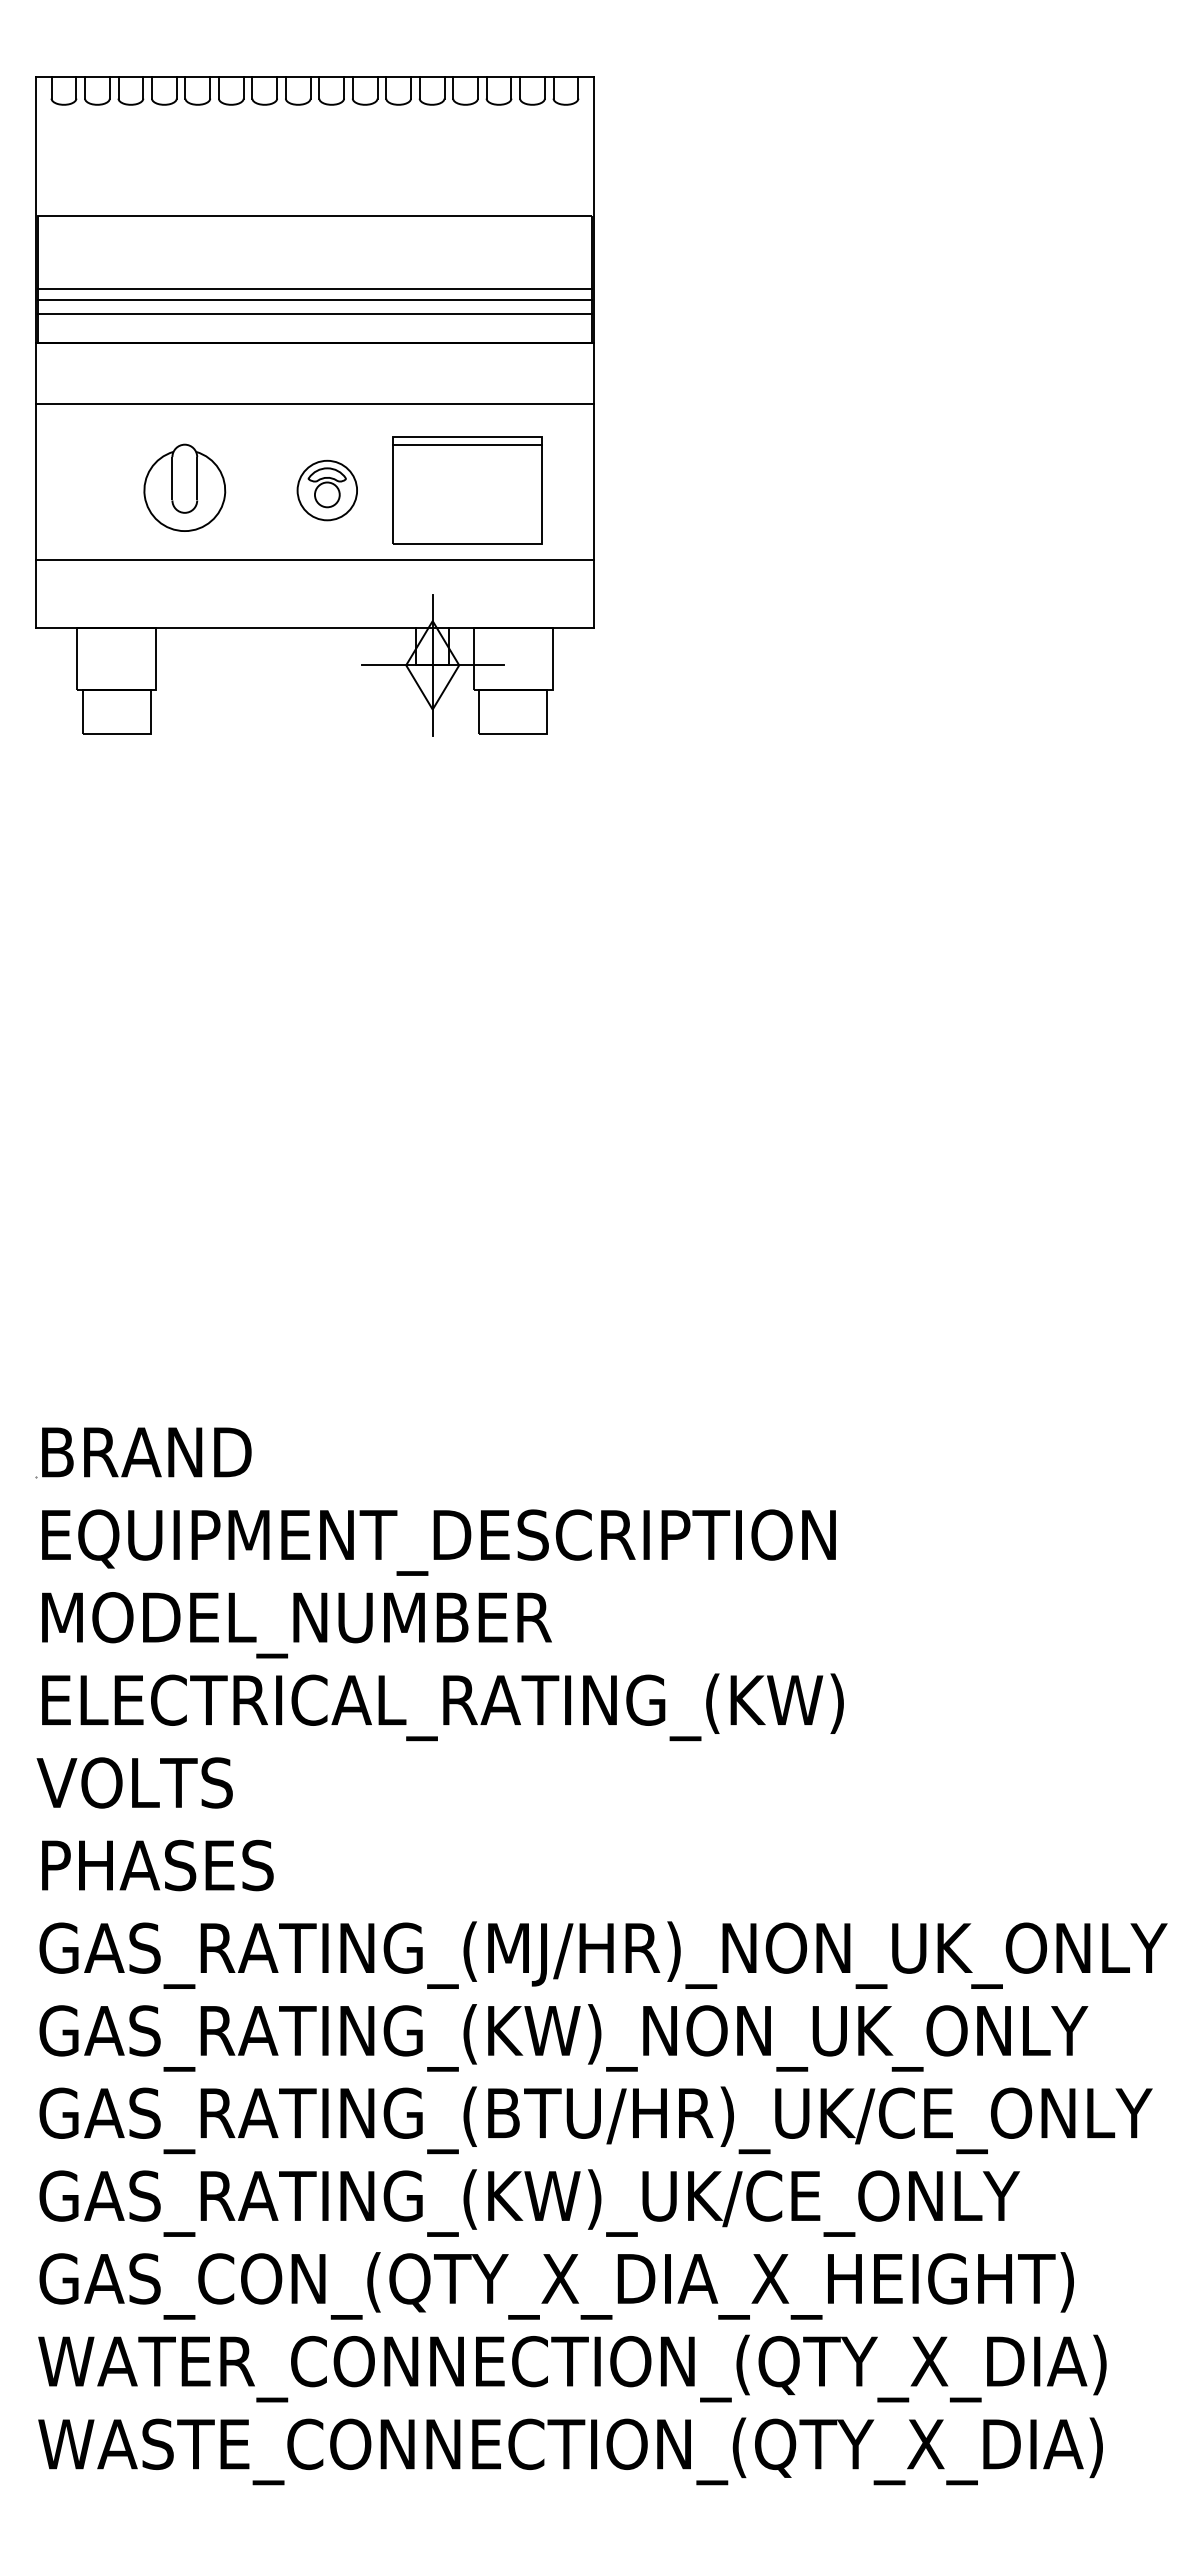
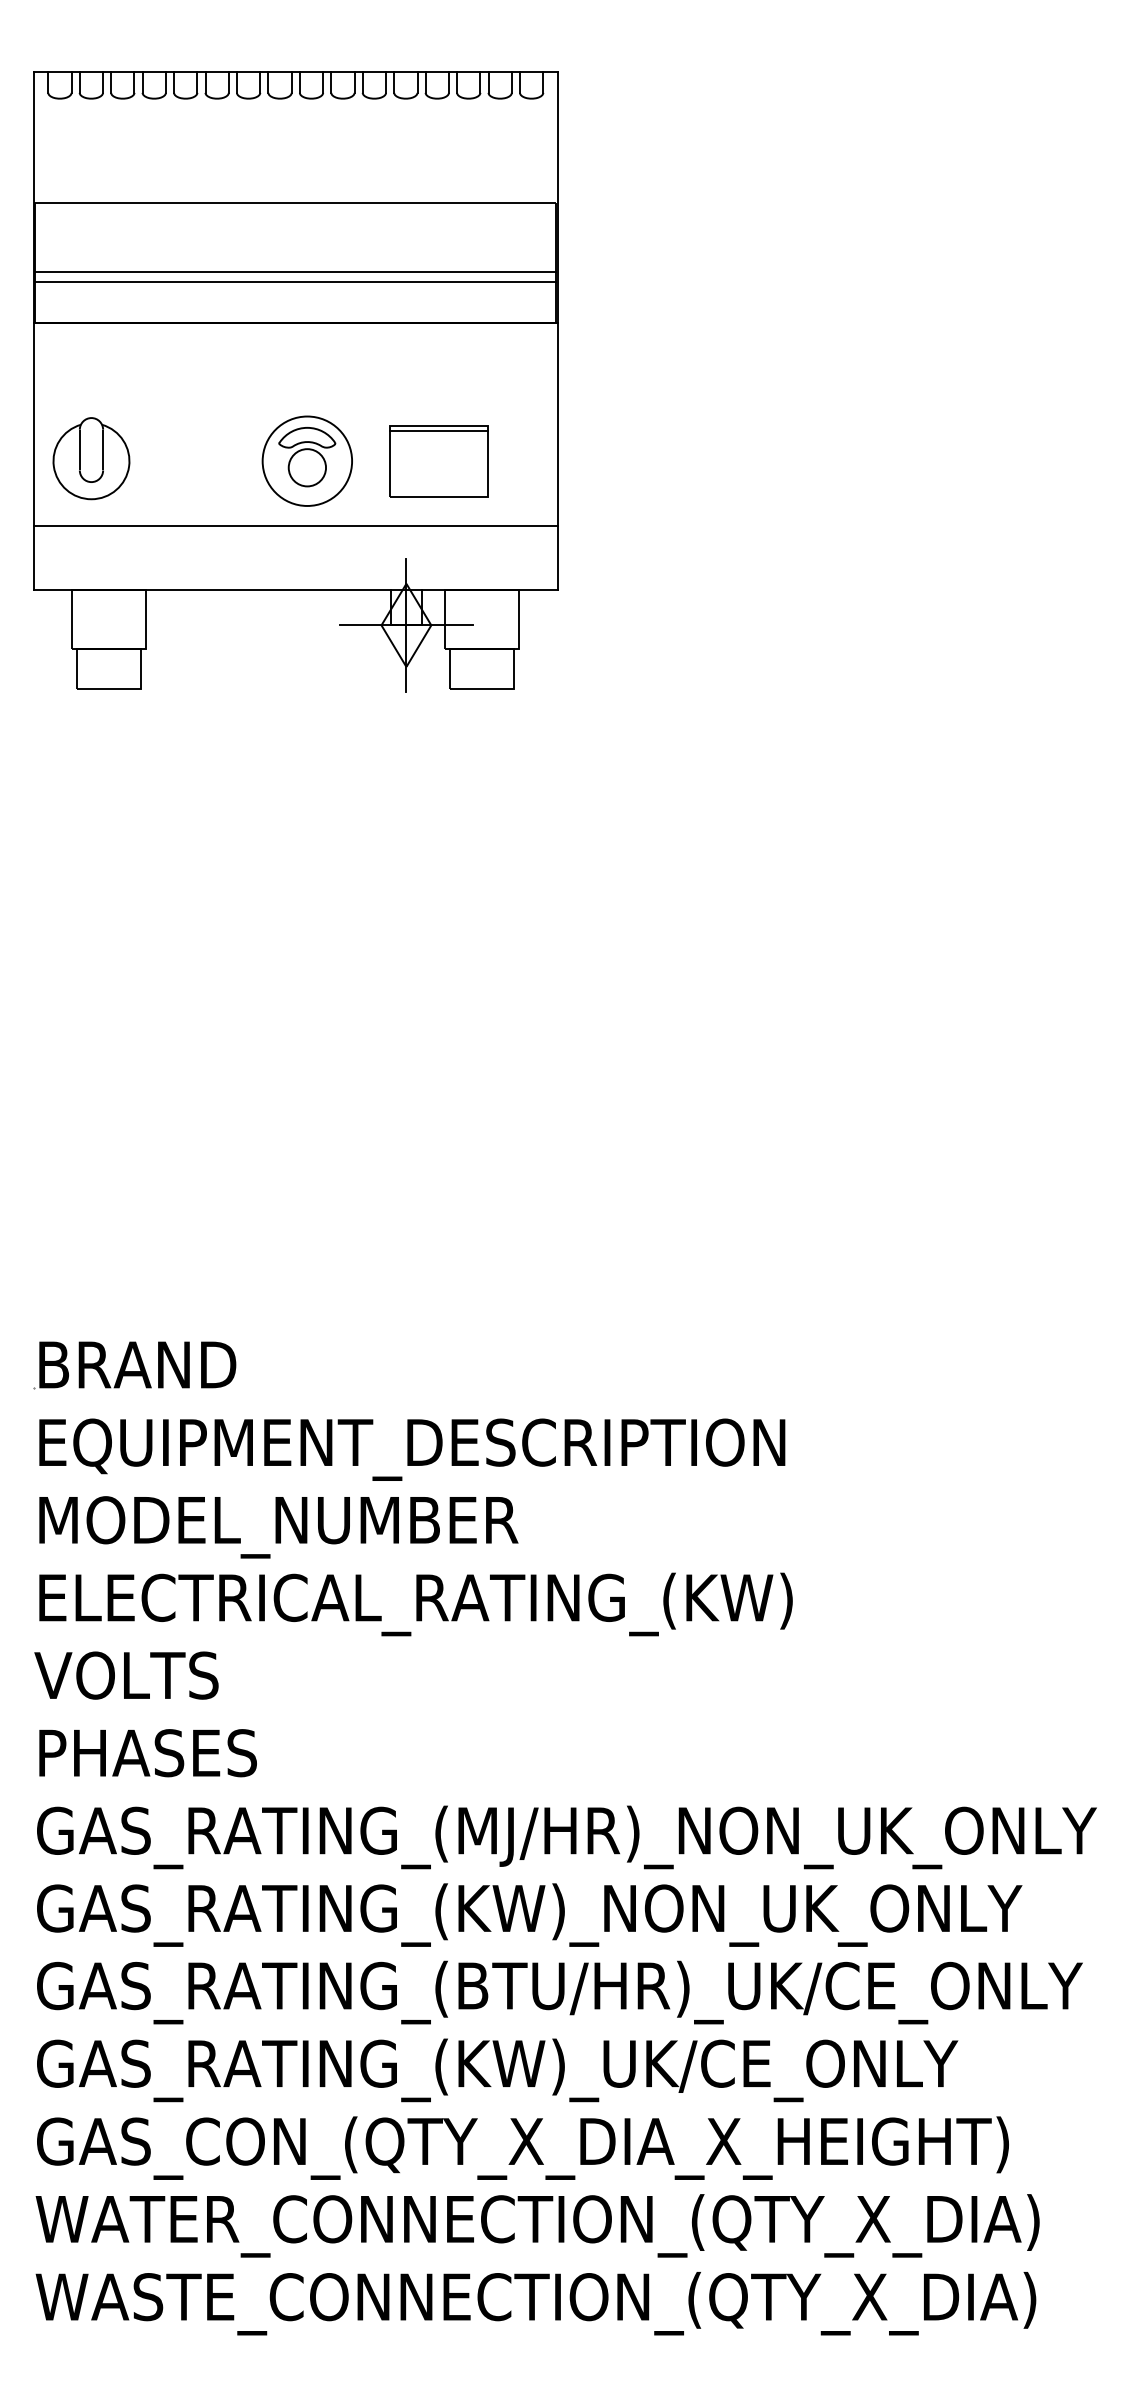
line: (314, 314) -> (295, 295), removed
line: (314, 403) -> (295, 379), removed
part: (184, 487) -> (91, 458), moved
part: (327, 489) -> (307, 460), size x1.6
part: (466, 489) -> (438, 460), size x0.7

